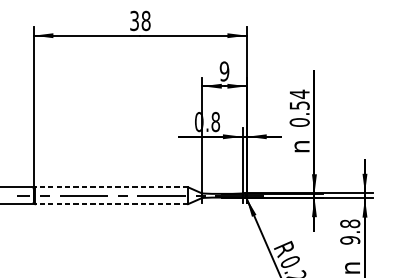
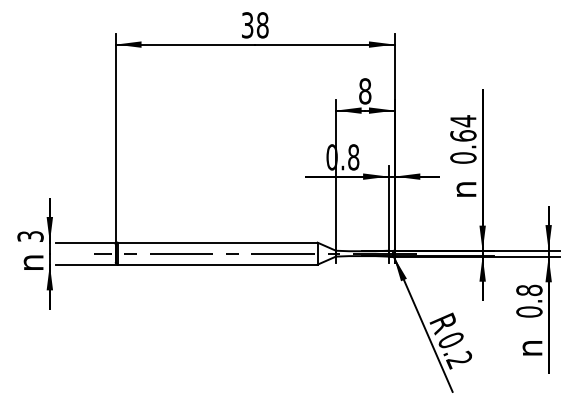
text: (224, 71) -> (365, 91), 9 -> 8
text: (299, 105) -> (463, 135), 0.54 -> 0.64
line: (111, 187) -> (217, 242), dashed -> solid
line: (111, 204) -> (217, 264), dashed -> solid
text: (350, 239) -> (529, 311), 9.8 -> 0.8

